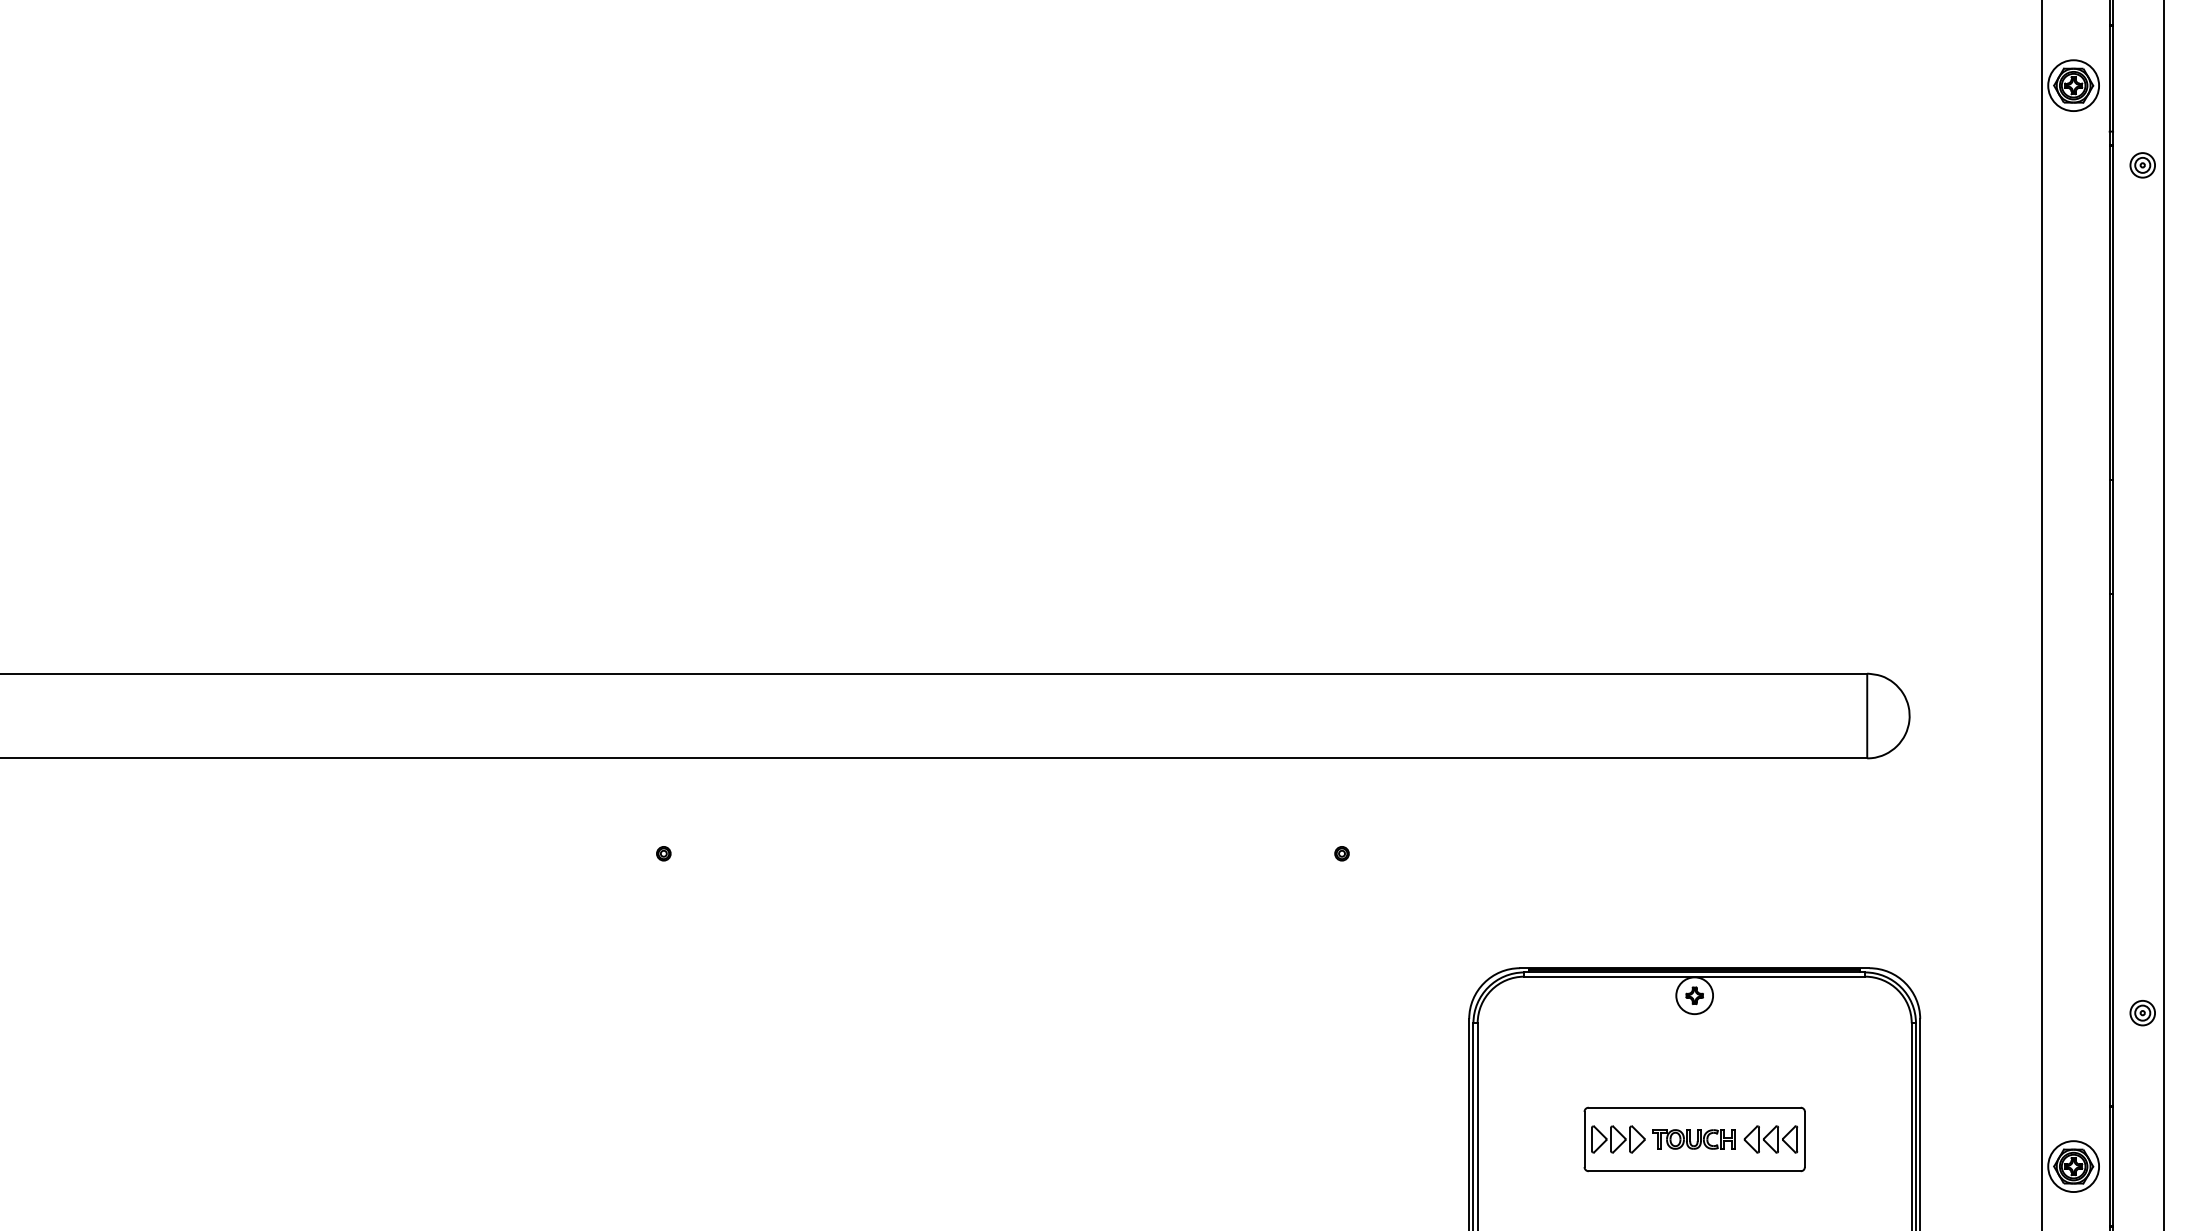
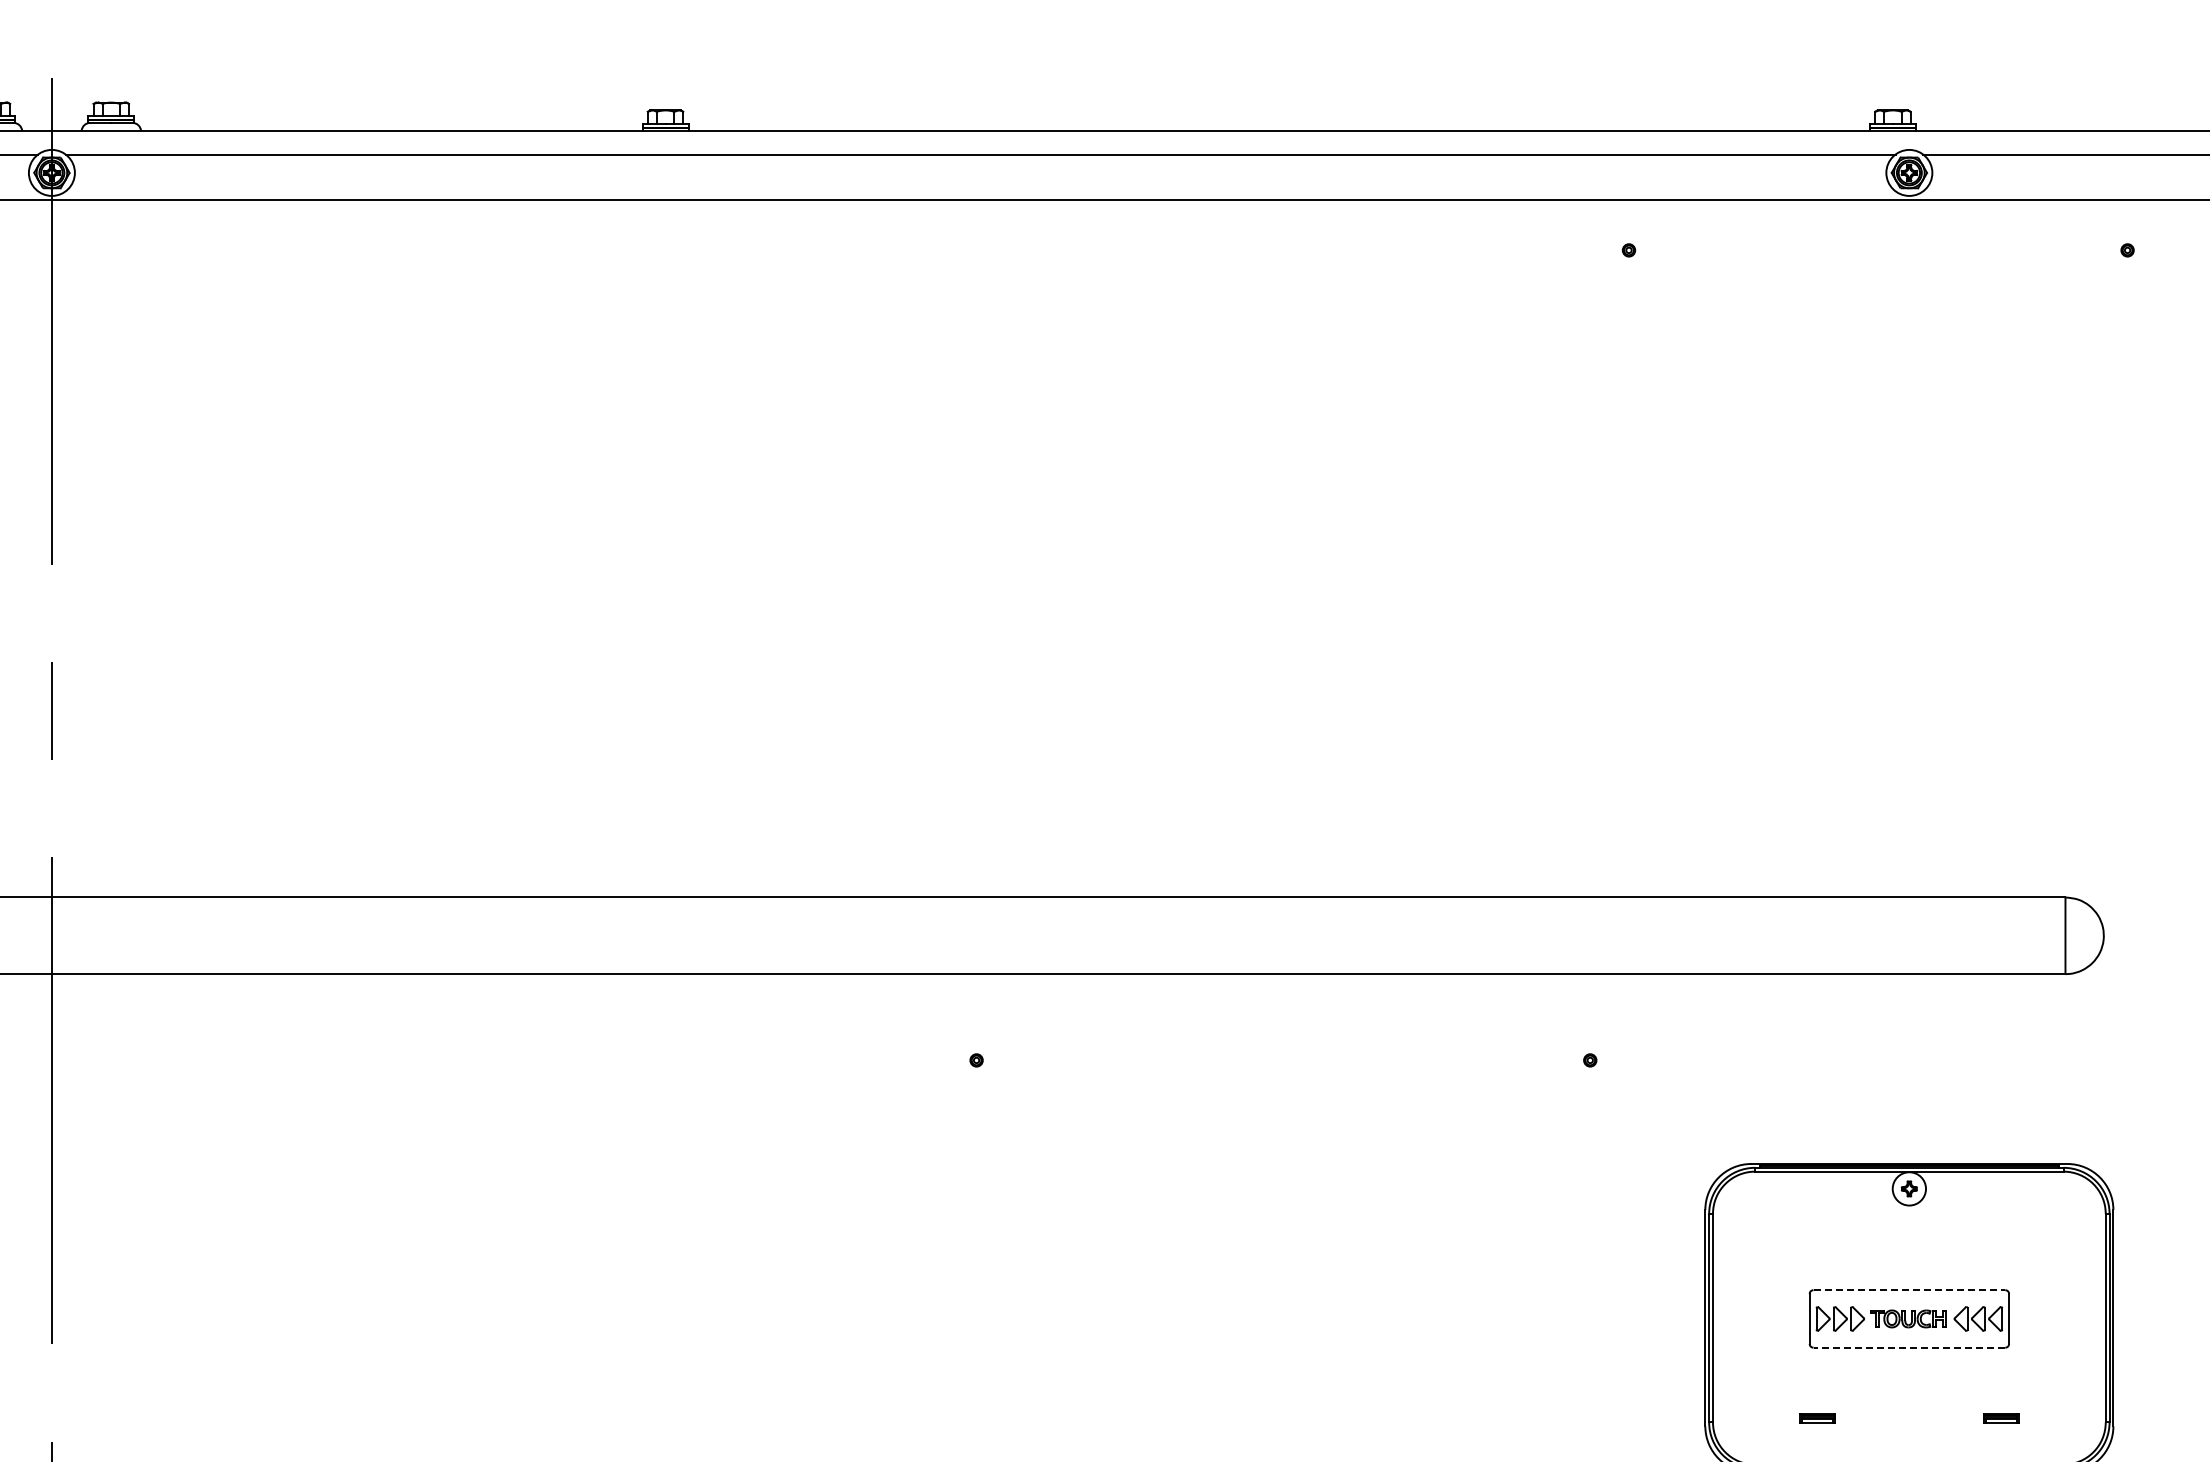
line: (1694, 1108) -> (1909, 1290), solid -> dashed
line: (1694, 1171) -> (1909, 1347), solid -> dashed

